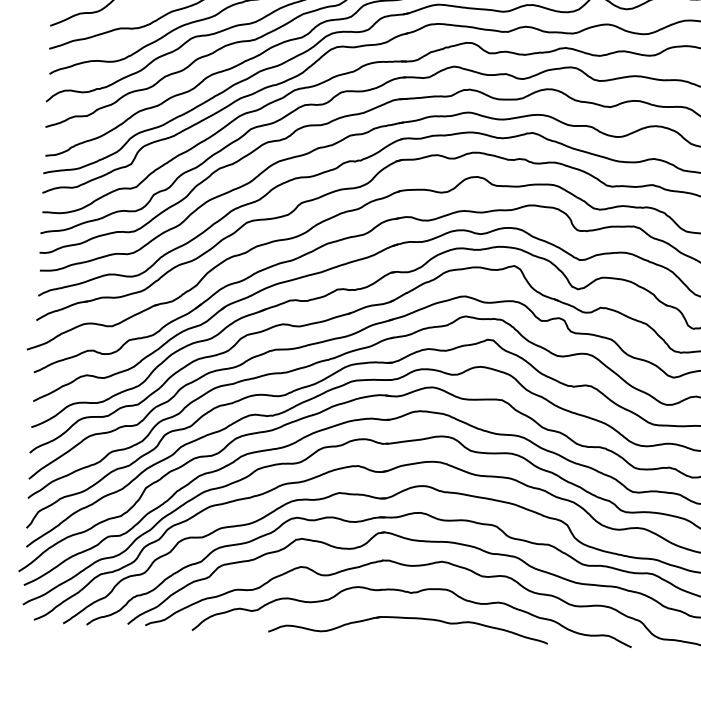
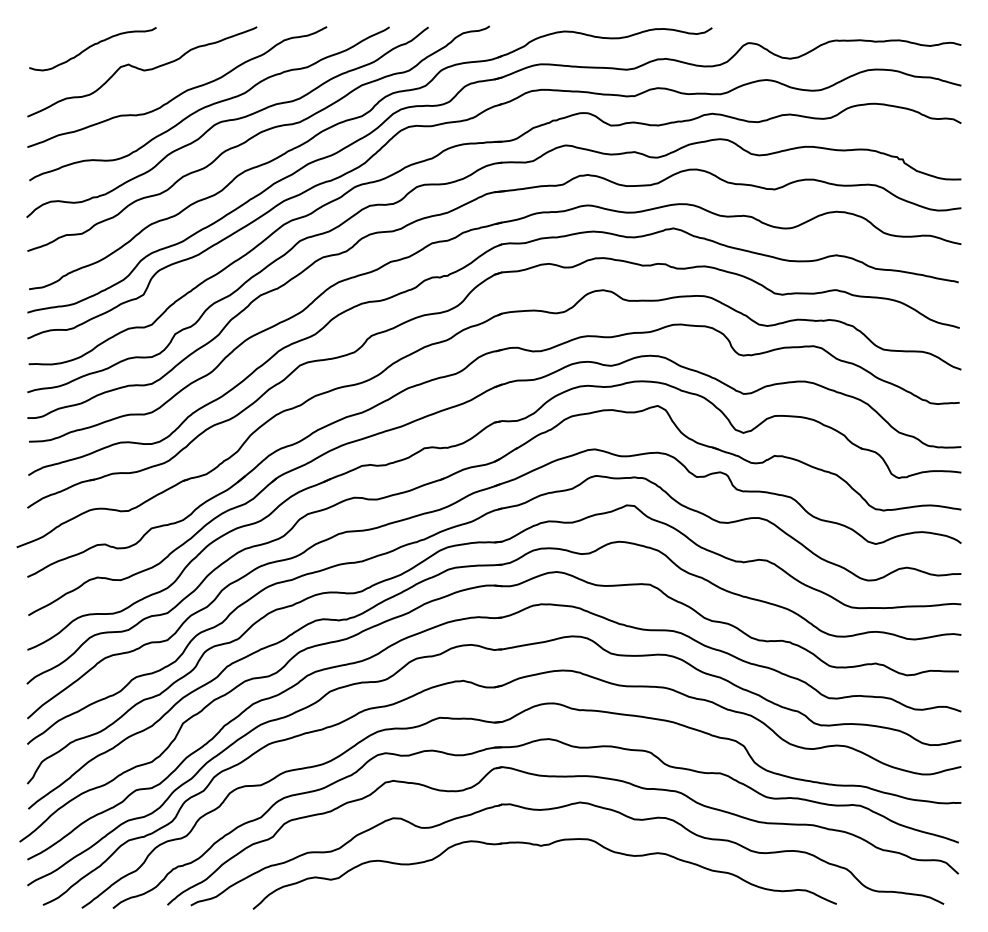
part: (408, 619) -> (539, 880), removed

